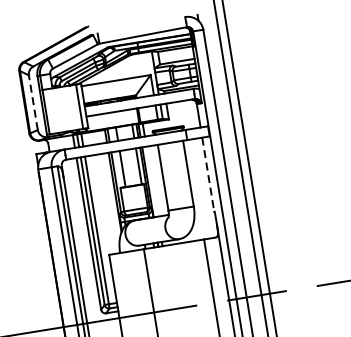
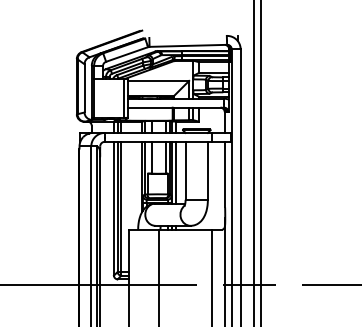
line: (33, 101) -> (84, 87), dashed -> solid
line: (207, 174) -> (224, 174), dashed -> solid
line: (152, 181) -> (175, 172), added

